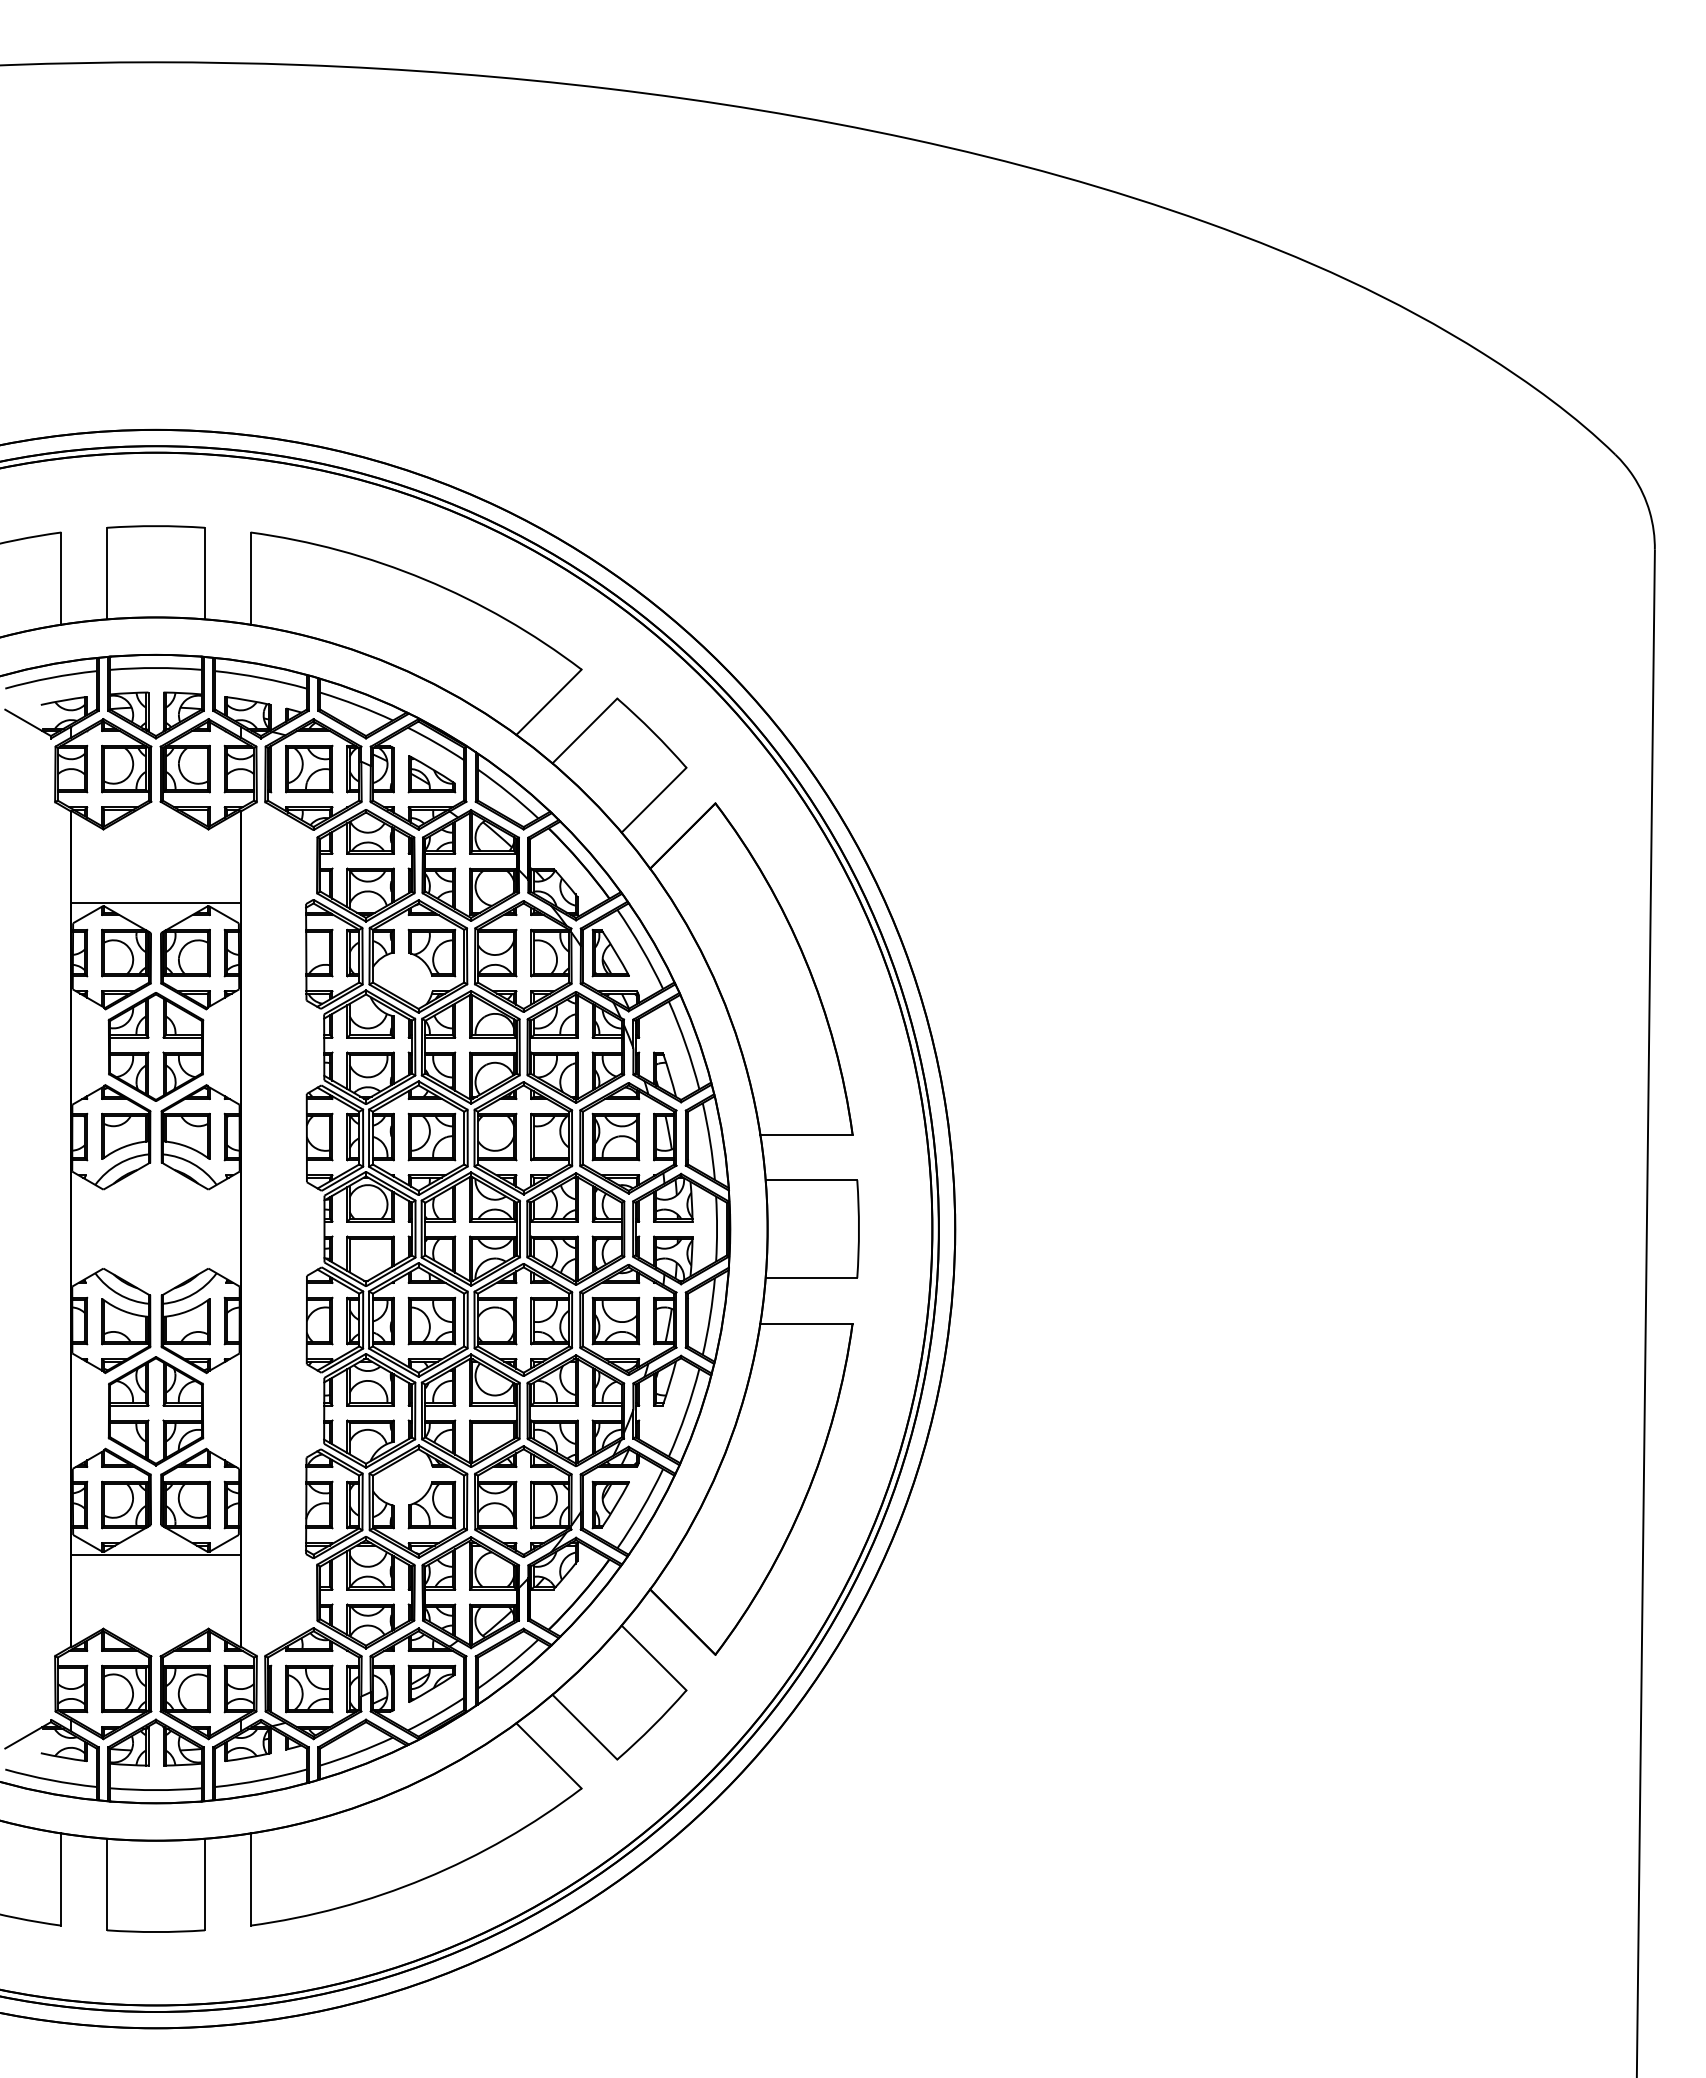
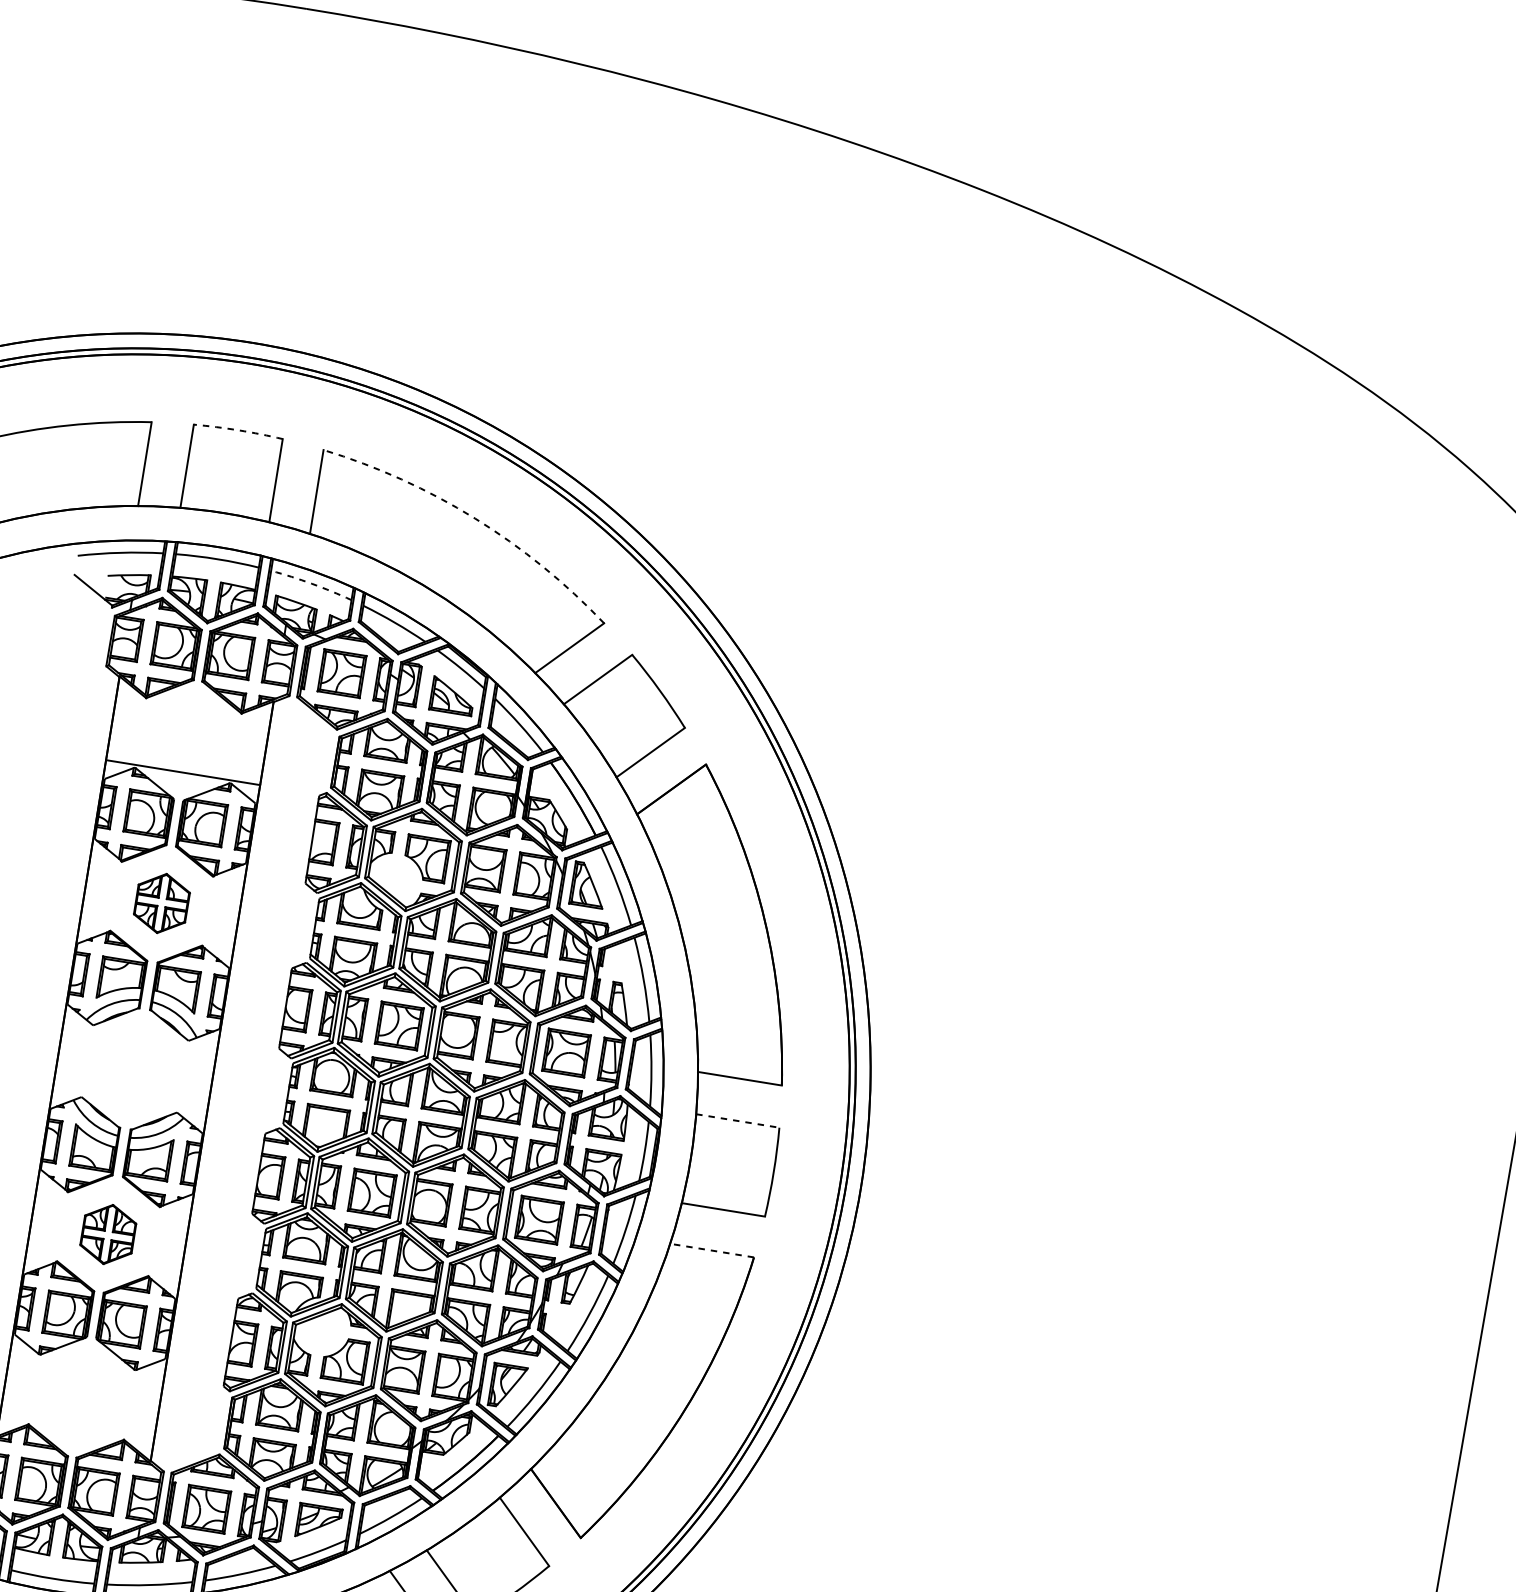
arc: (156, 526) -> (238, 430), solid -> dashed
arc: (425, 579) -> (475, 518), solid -> dashed
arc: (261, 678) -> (311, 584), solid -> dashed
part: (155, 1046) -> (161, 903), size x0.6
line: (811, 1180) -> (737, 1121), solid -> dashed
line: (805, 1323) -> (711, 1250), solid -> dashed
part: (155, 1411) -> (107, 1234), size x0.6
line: (155, 1555) -> (86, 1365), removed

